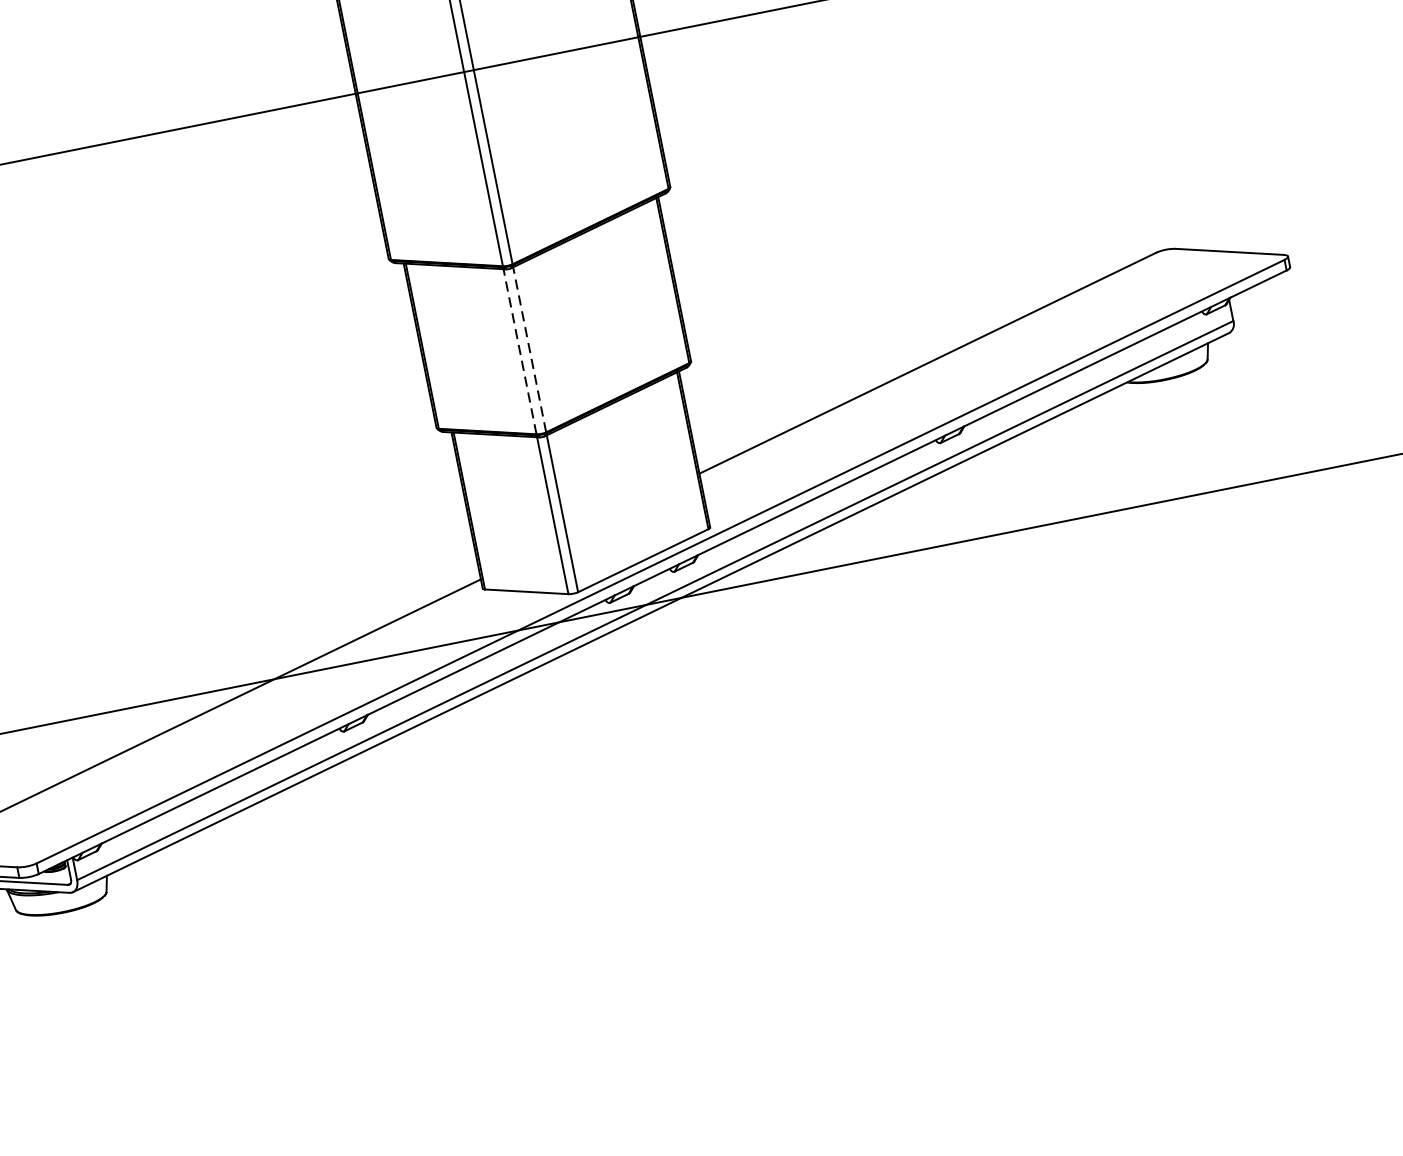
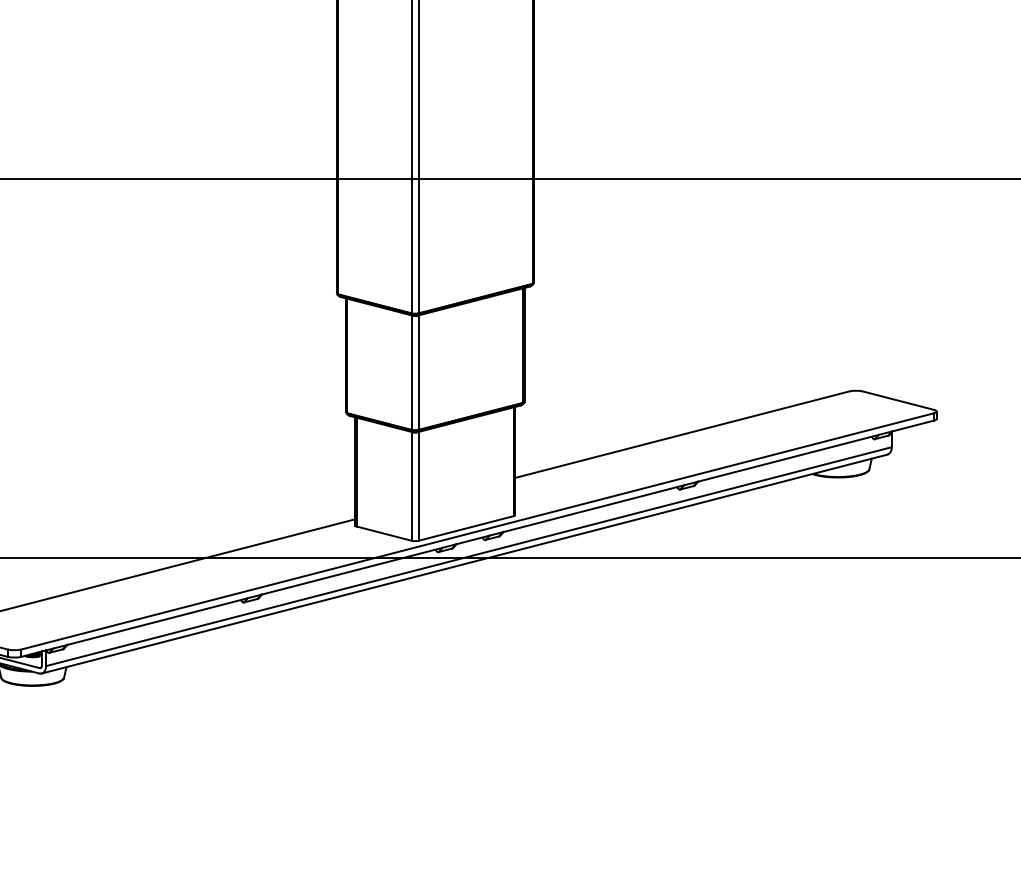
line: (529, 349) -> (418, 372), dashed -> solid
line: (519, 351) -> (411, 372), dashed -> solid

